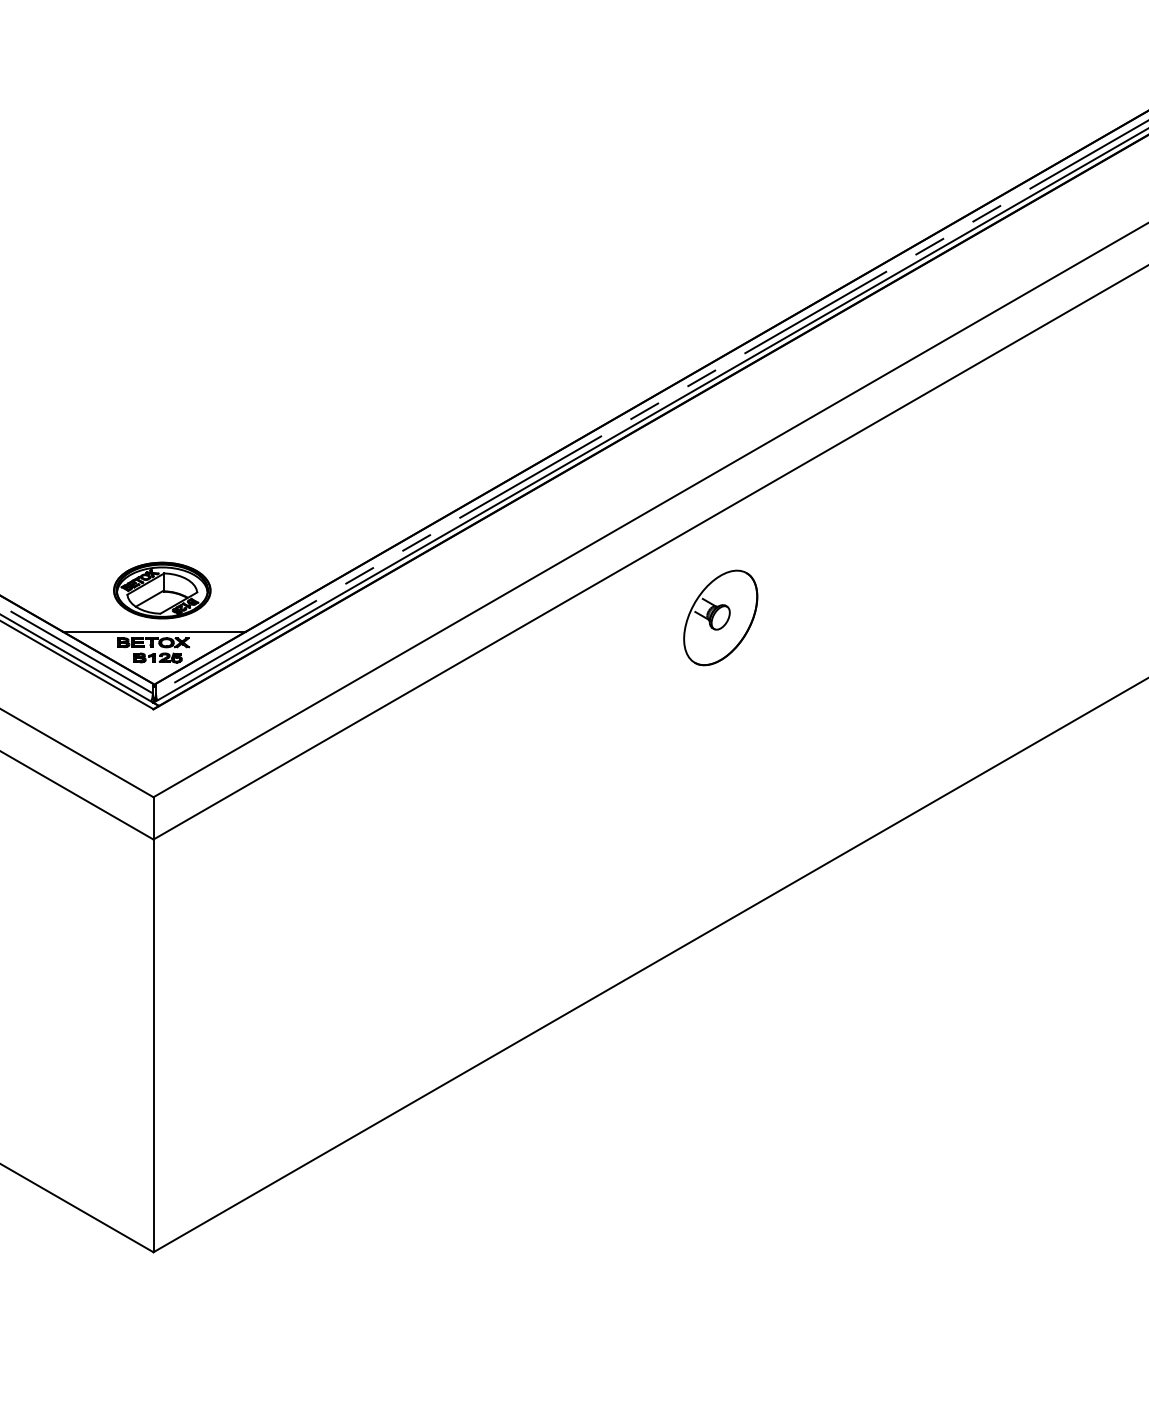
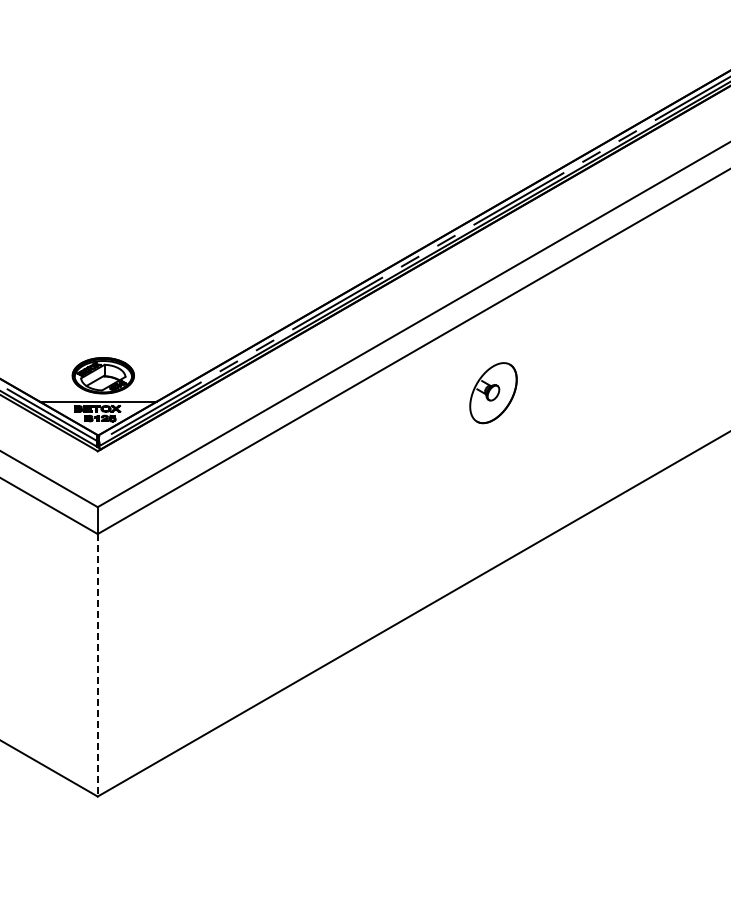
part: (720, 618) -> (493, 393), moved
line: (153, 1046) -> (97, 665), solid -> dashed

